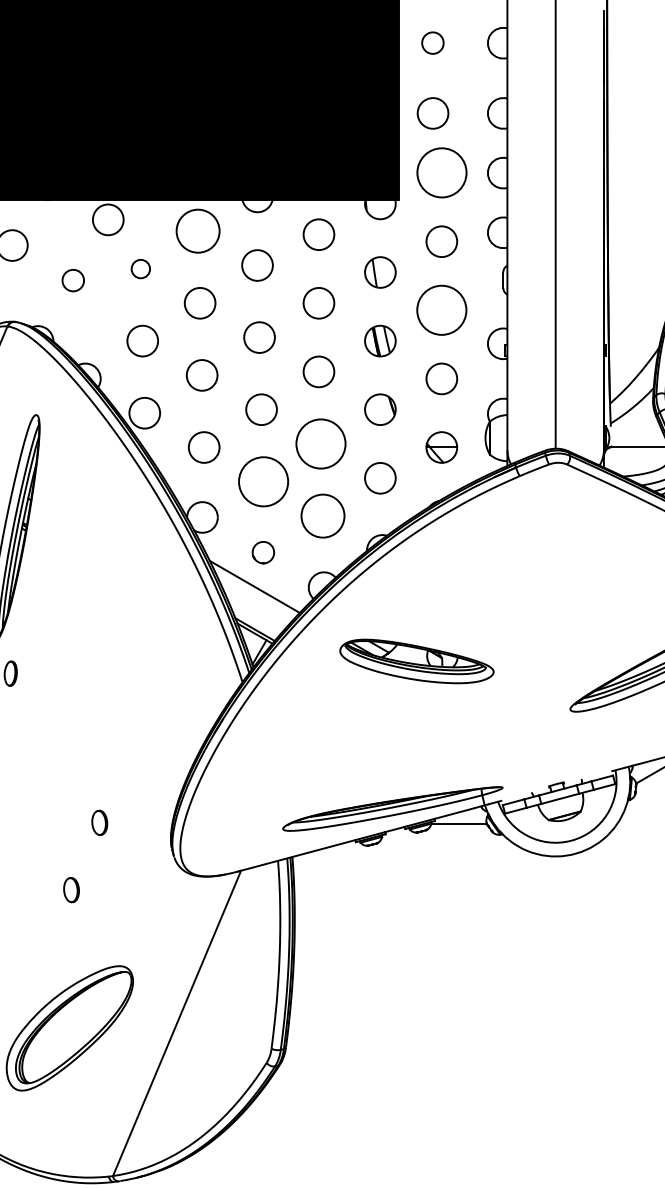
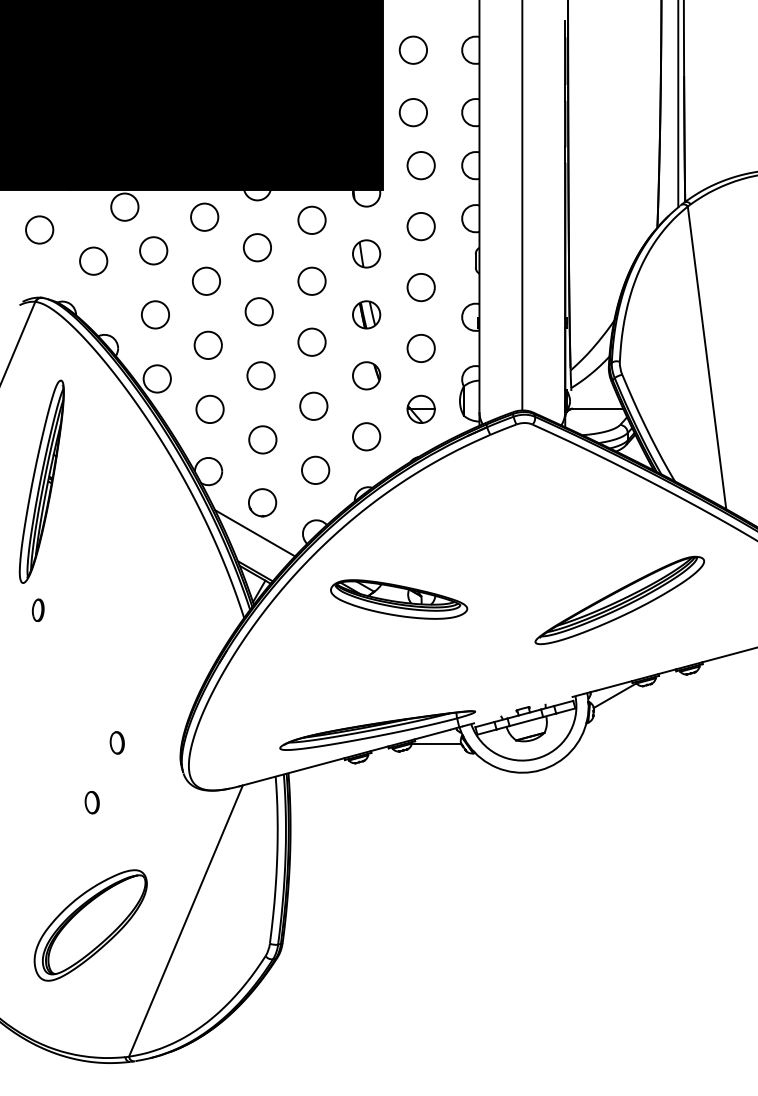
circle: (432, 42) -> (412, 49), size x1.43
circle: (441, 172) -> (420, 165), size x0.62
circle: (197, 230) -> (204, 216), size x0.71
circle: (140, 268) -> (153, 250), size x1.67
circle: (72, 279) -> (93, 260), size x1.43
circle: (441, 310) -> (420, 287), size x0.62
circle: (320, 443) -> (313, 405), size x0.62
circle: (263, 481) -> (262, 439), size x0.62
circle: (322, 516) -> (315, 470), size x0.71
circle: (263, 552) -> (262, 502), size x1.43

